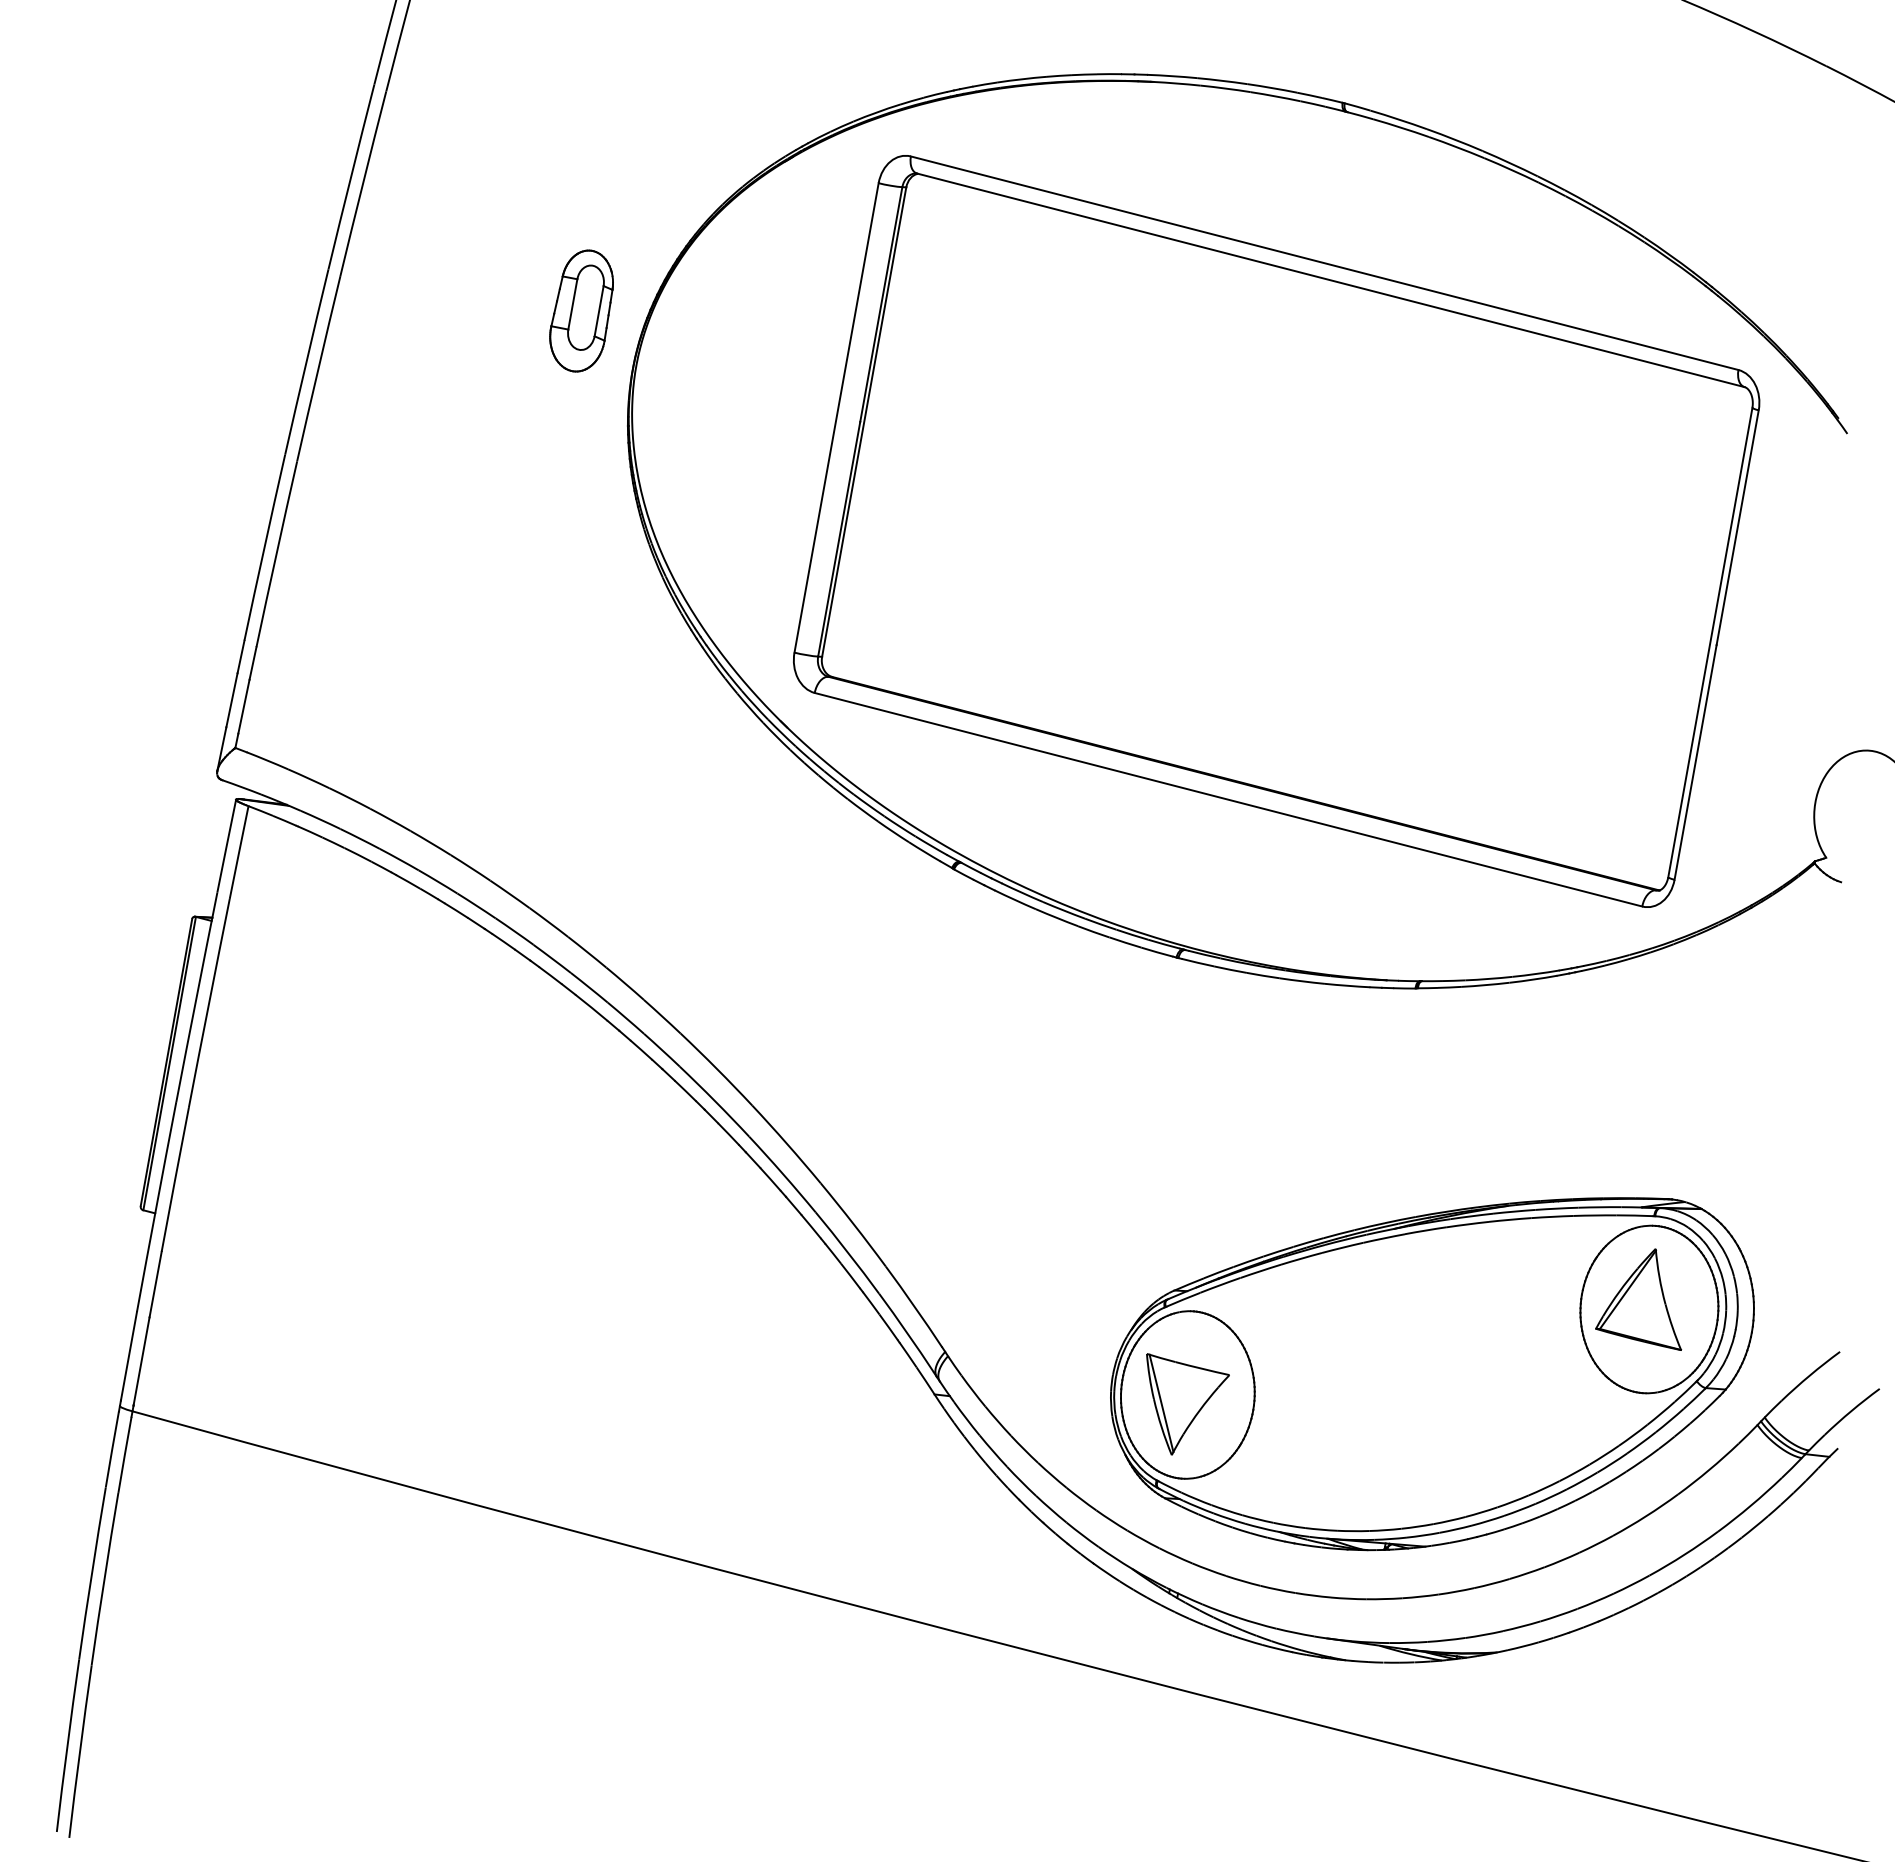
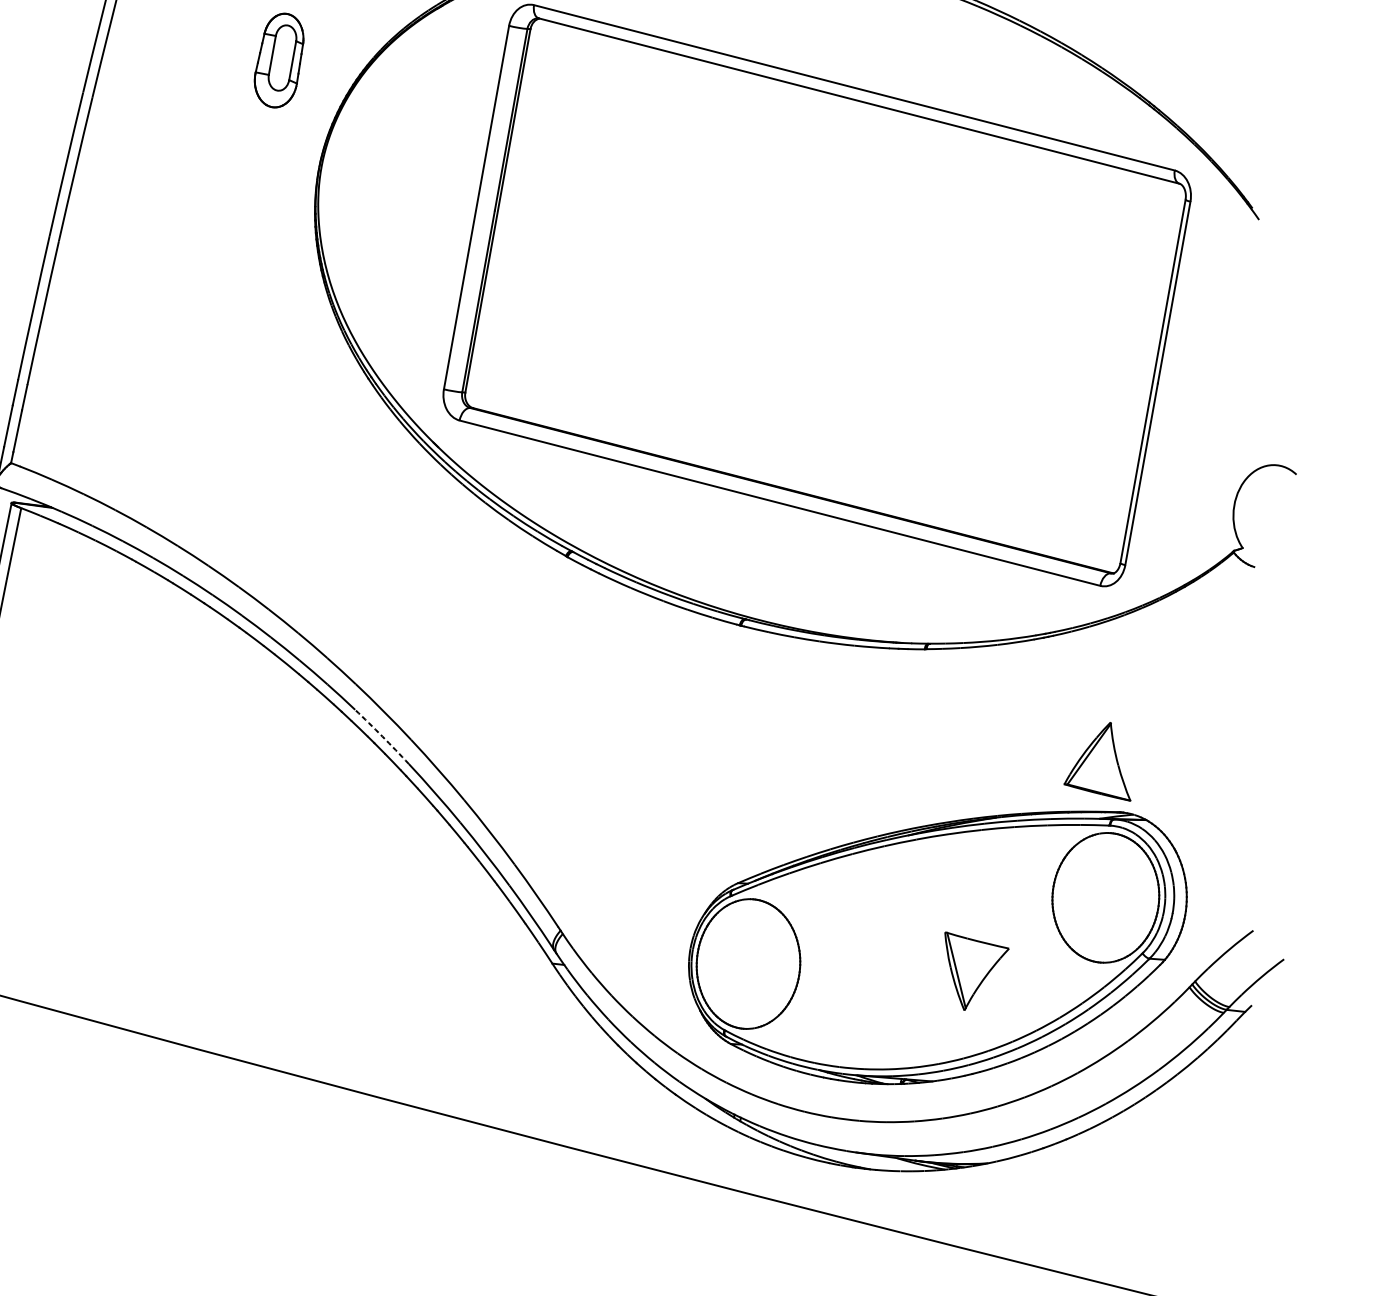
part: (581, 310) -> (279, 60), moved
arc: (715, 1101) -> (382, 736), solid -> dashed
part: (1638, 1299) -> (1097, 761), moved
part: (1187, 1404) -> (976, 971), moved

